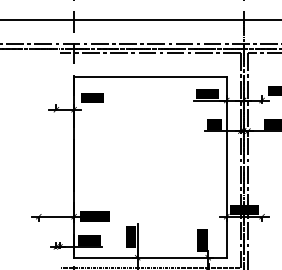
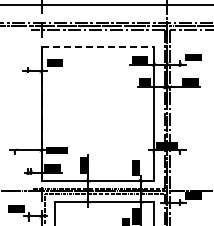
line: (151, 77) -> (98, 47), solid -> dashed

